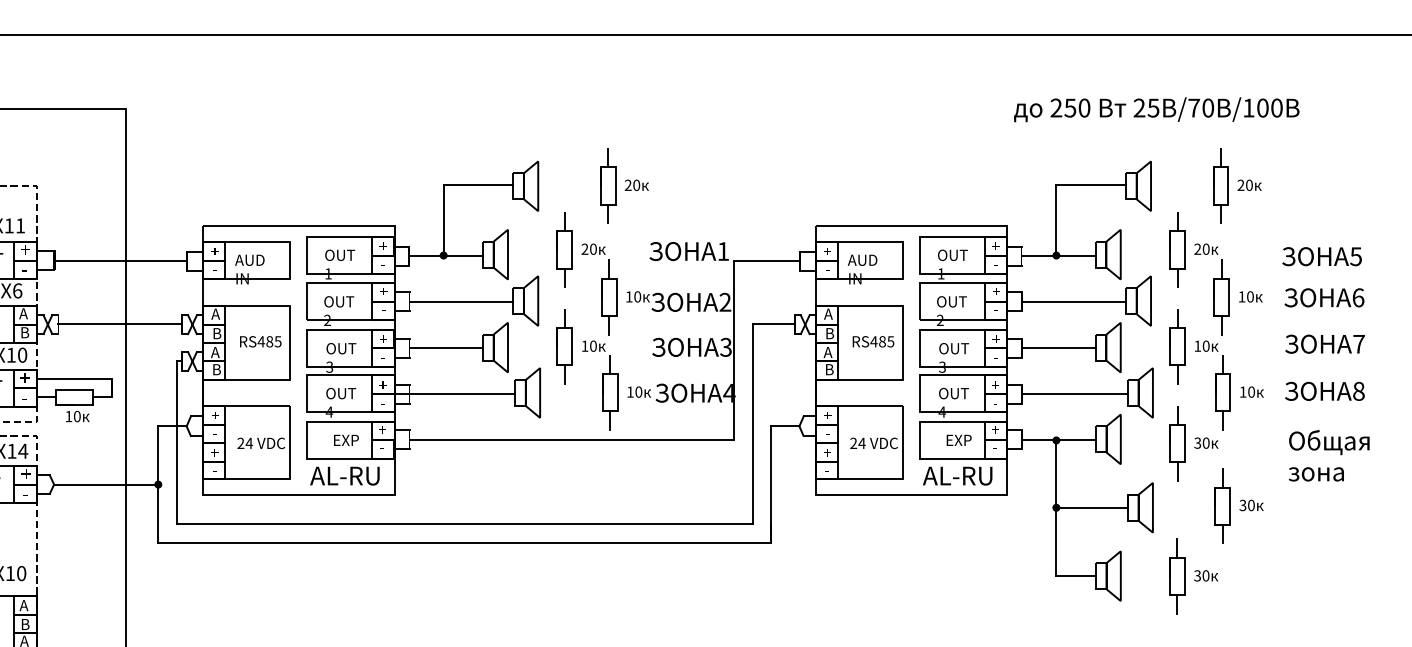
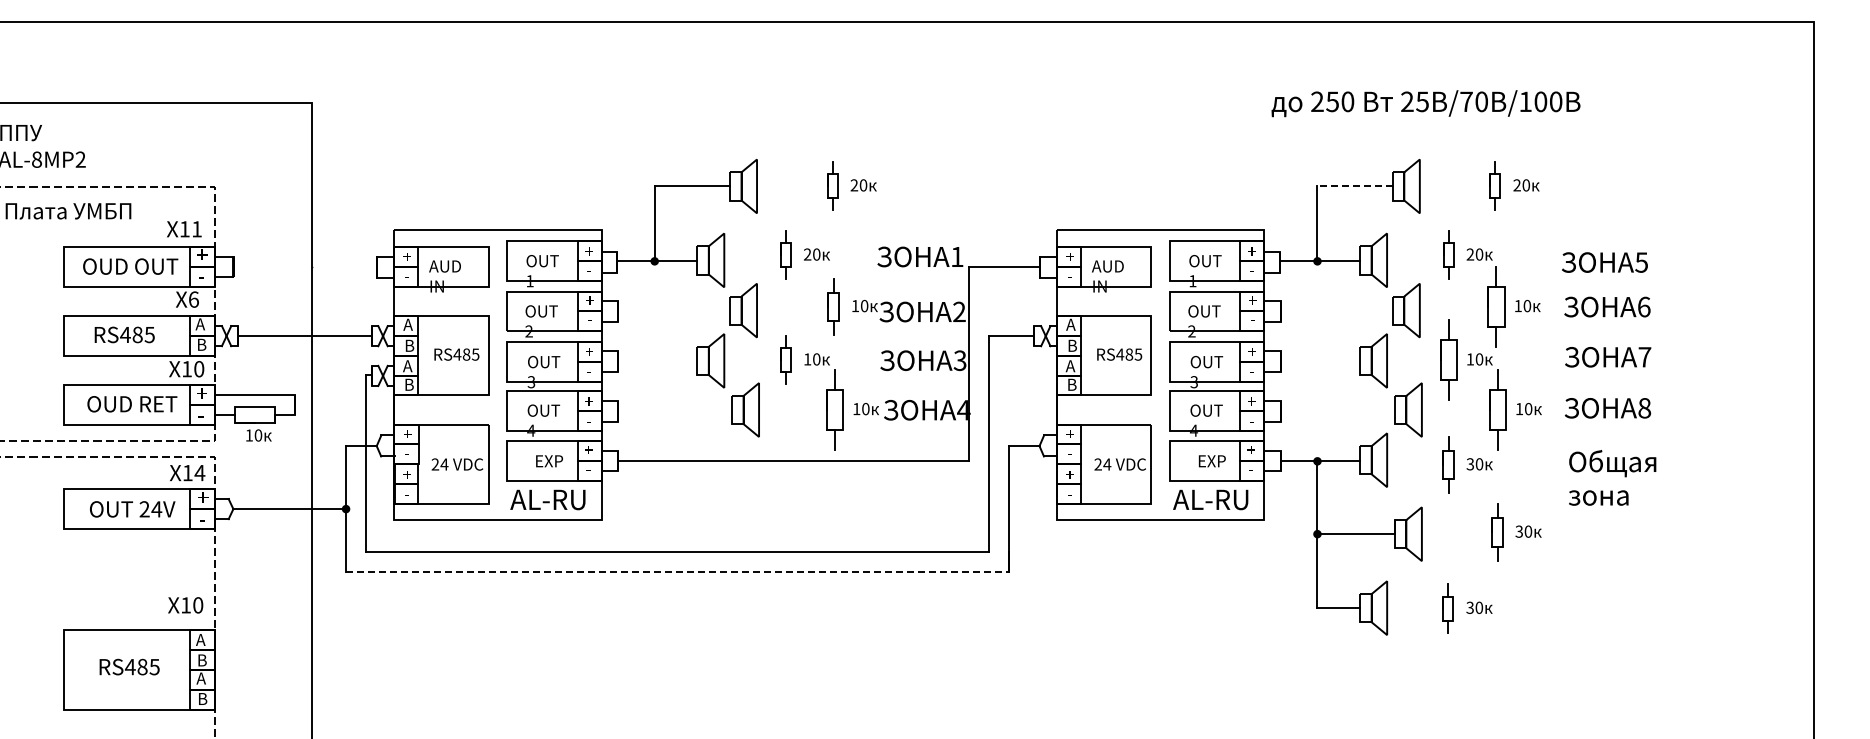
part: (608, 185) -> (832, 185), size x0.6
line: (1091, 185) -> (1355, 185), solid -> dashed
part: (1220, 185) -> (1494, 185), size x0.6
part: (564, 249) -> (785, 254), size x0.6
part: (1177, 249) -> (1448, 254), size x0.6
line: (119, 261) -> (304, 267), removed
part: (608, 297) -> (833, 306), size x0.7
line: (461, 301) -> (673, 311), removed
line: (1073, 301) -> (1336, 311), removed
part: (564, 346) -> (785, 359), size x0.6
line: (446, 348) -> (657, 361), removed
line: (1058, 348) -> (1319, 361), removed
line: (454, 393) -> (666, 410), removed
line: (1074, 393) -> (1337, 410), removed
part: (1177, 443) -> (1448, 464), size x0.7
part: (1222, 506) -> (1497, 532), size x0.7
line: (464, 543) -> (677, 572), solid -> dashed
part: (1176, 576) -> (1447, 608), size x0.6

